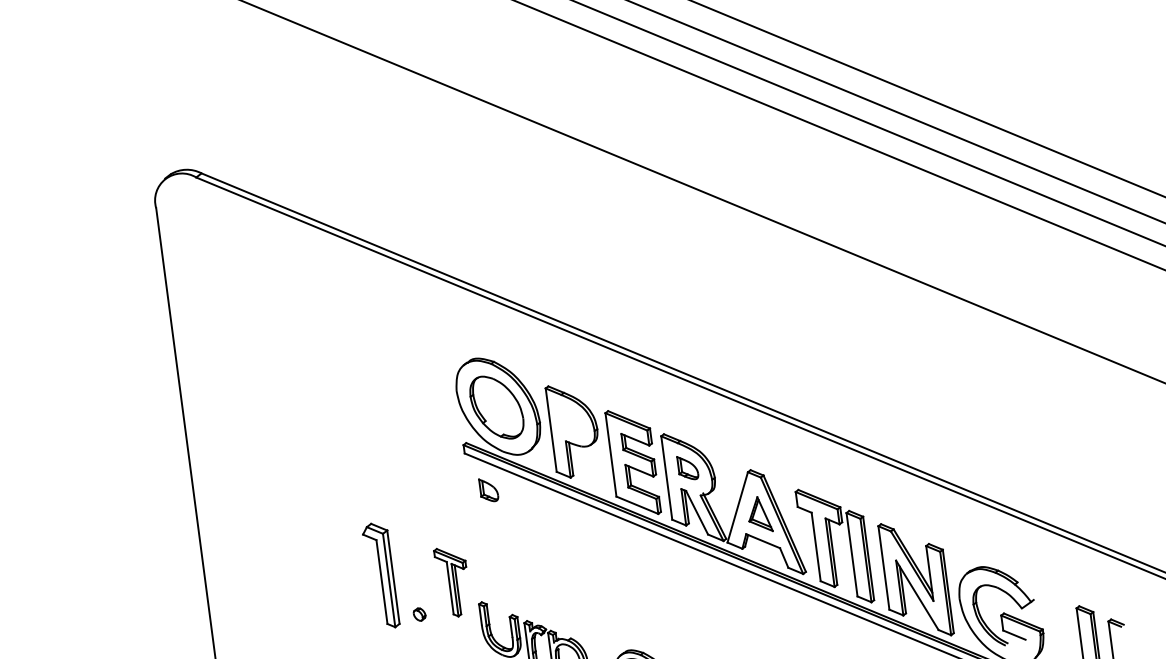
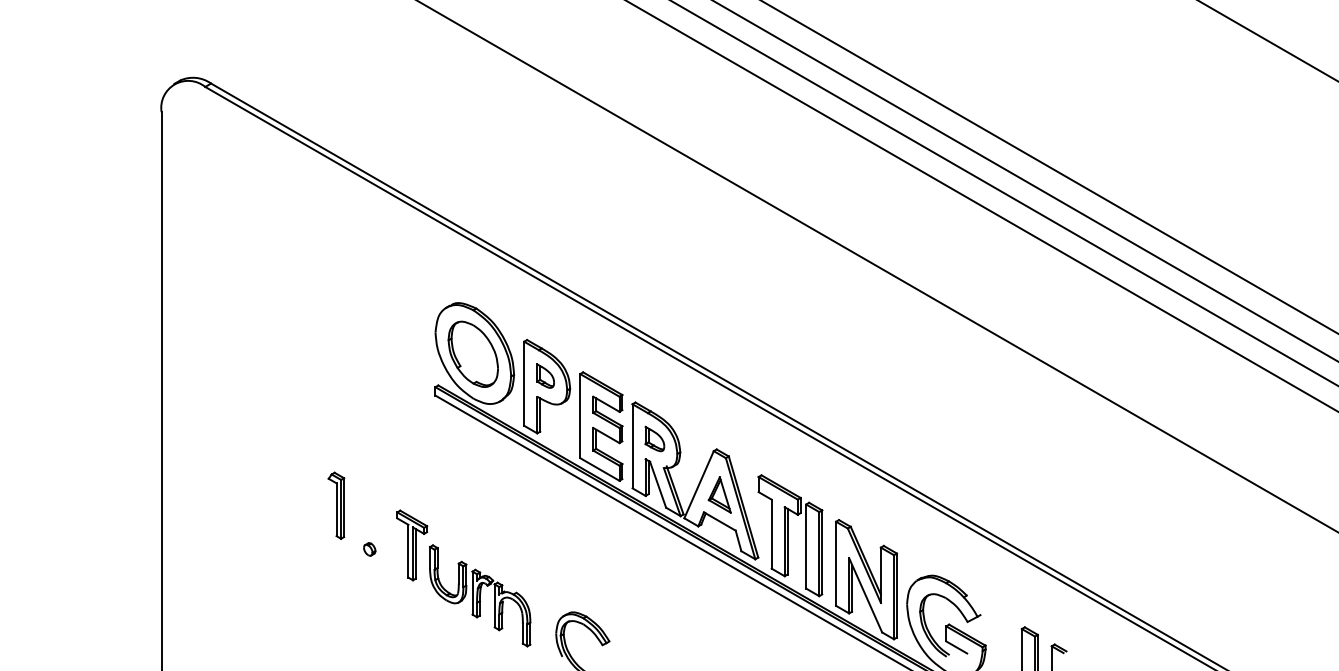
part: (488, 489) -> (545, 375), moved
part: (380, 575) -> (336, 505), size x0.62
part: (453, 581) -> (412, 545), moved

